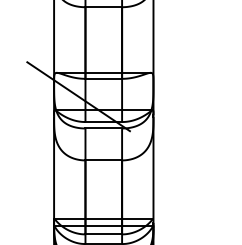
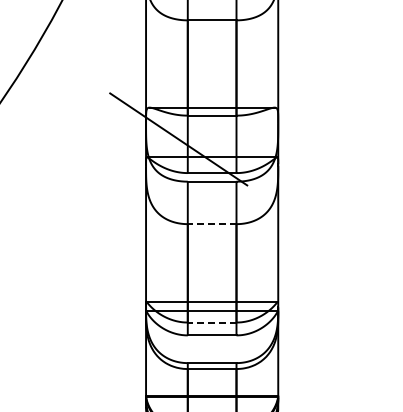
line: (103, 160) -> (211, 224), solid -> dashed
line: (103, 234) -> (211, 322), solid -> dashed

